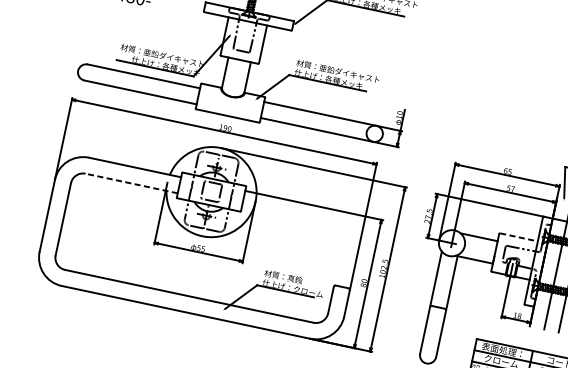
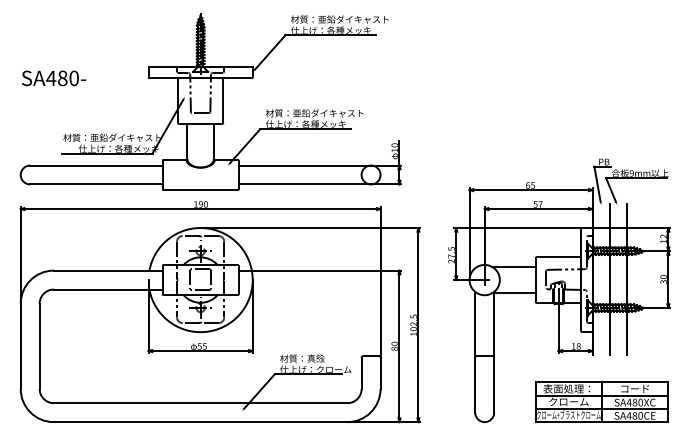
line: (131, 183) -> (107, 289), dashed -> solid
line: (519, 237) -> (559, 257), dashed -> solid

